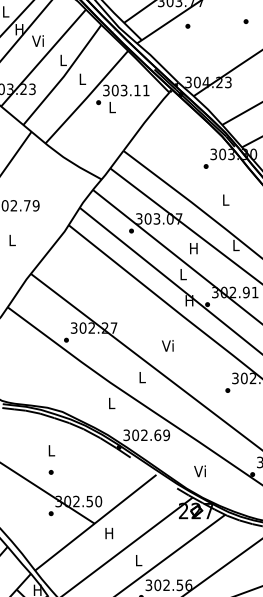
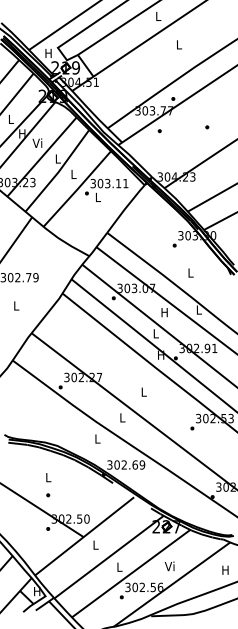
text: (167, 345) -> (143, 391), Vi -> L
text: (199, 471) -> (169, 566), moved
text: (109, 532) -> (95, 544), H -> L

